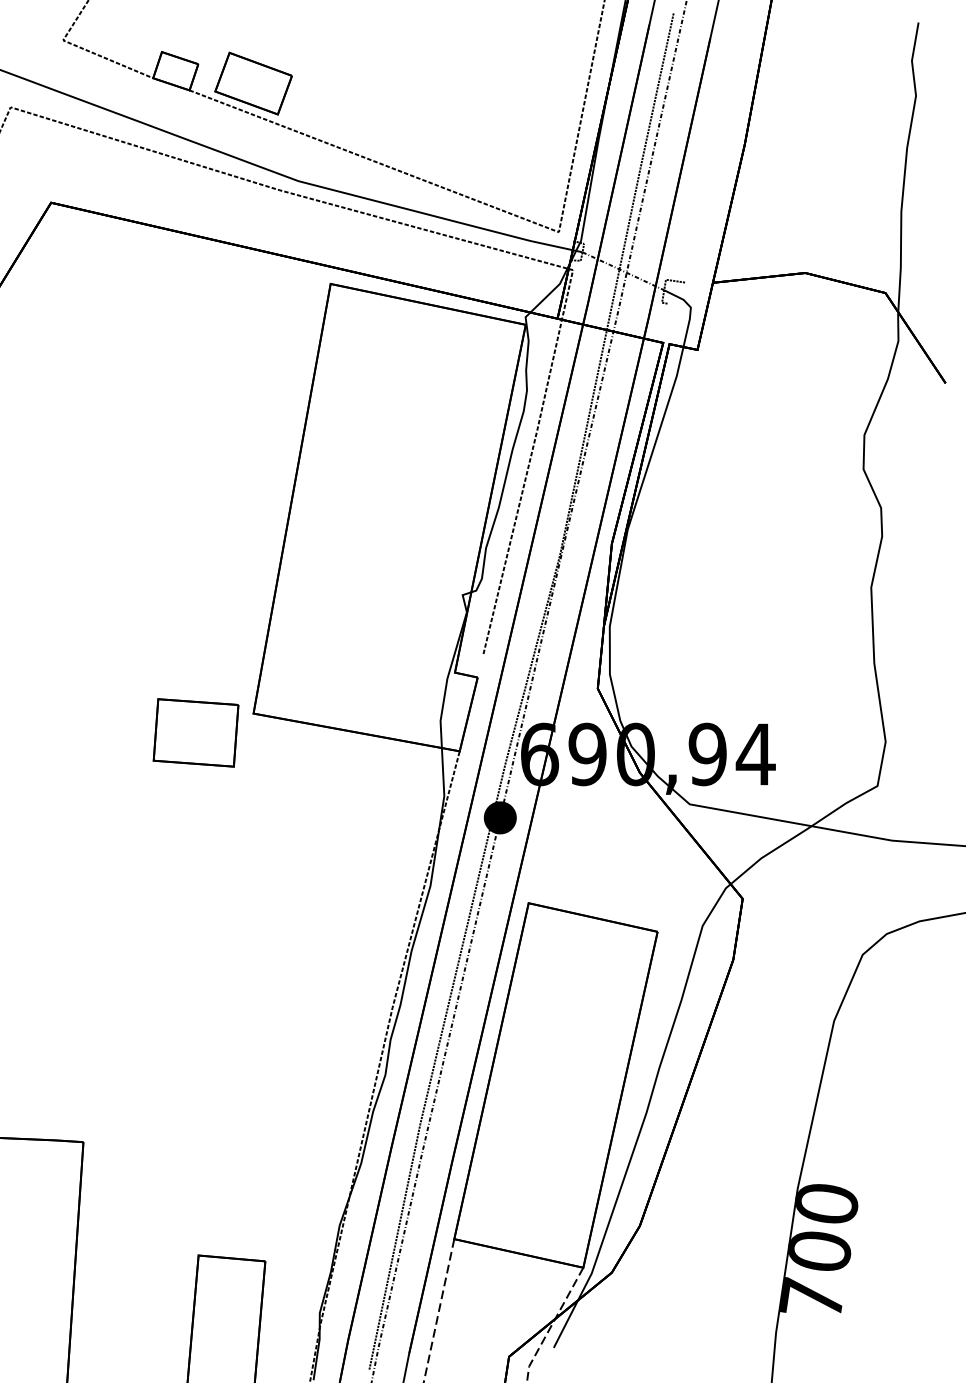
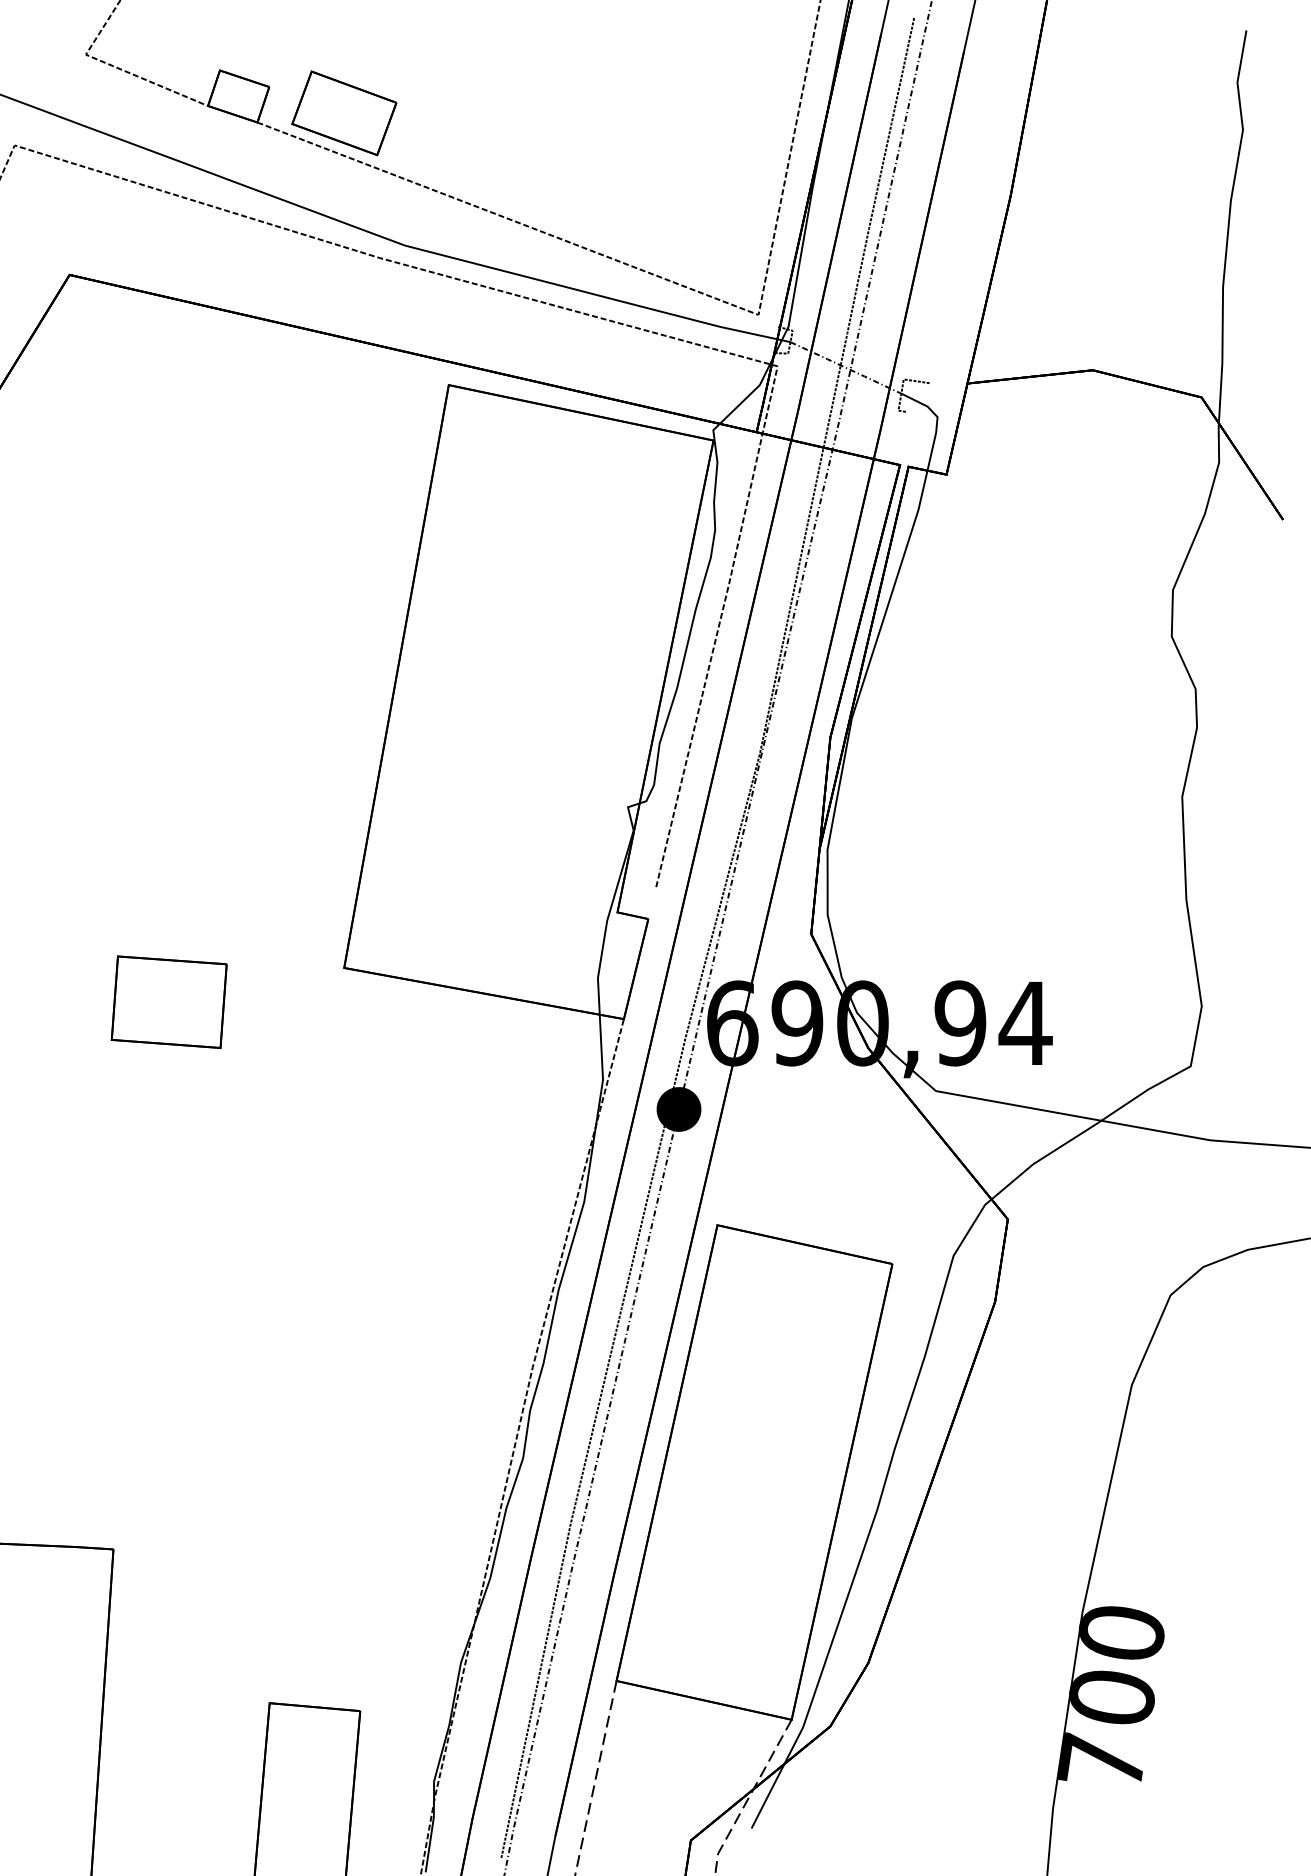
part: (195, 732) -> (168, 1001), moved

